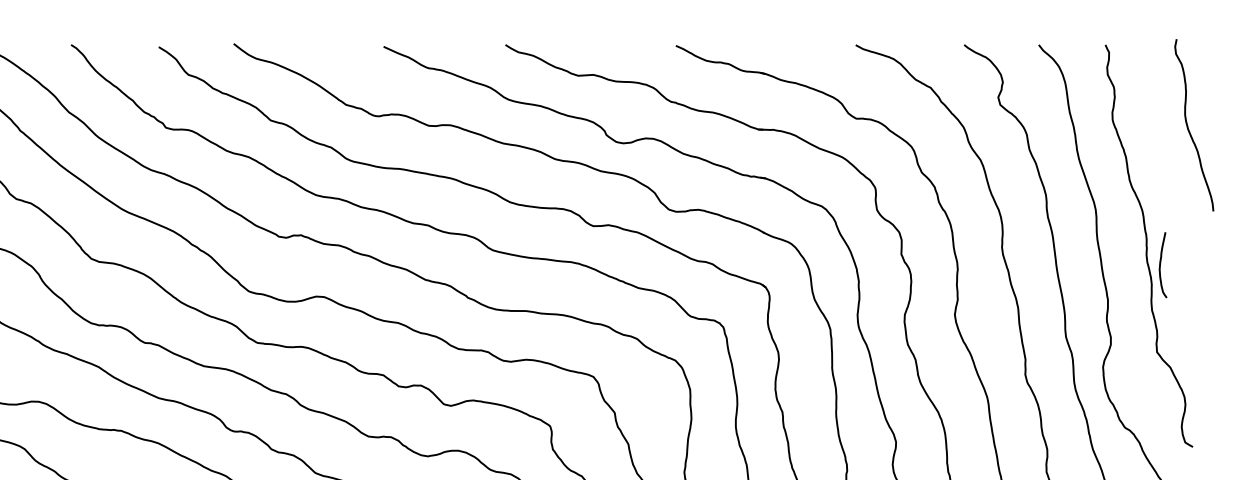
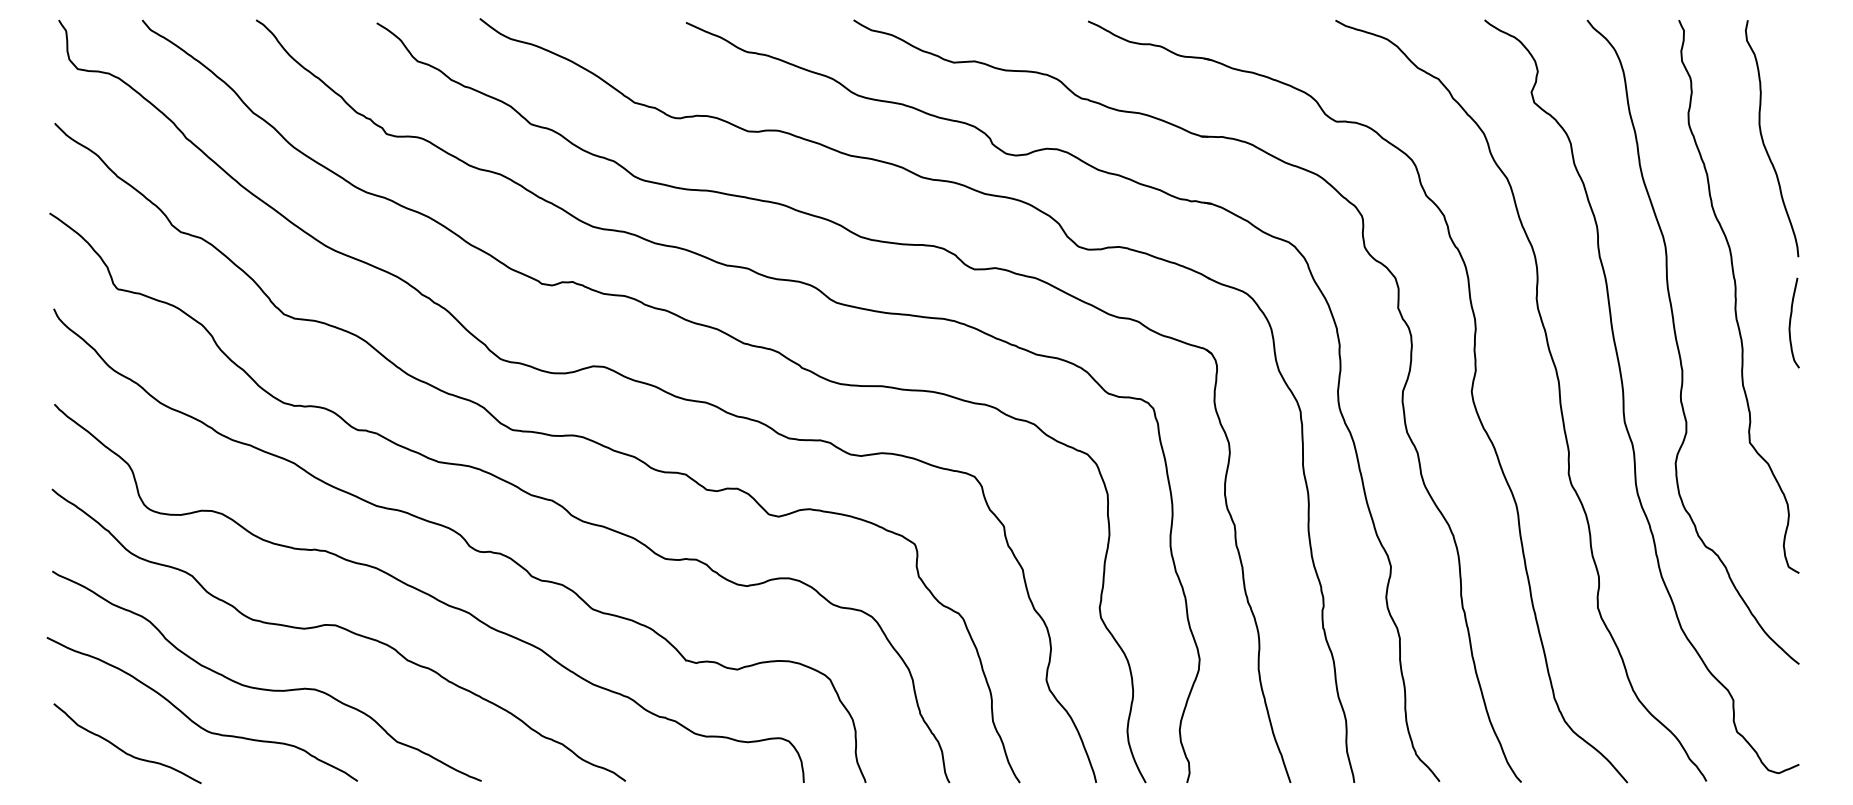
curve: (1188, 128) -> (1764, 142), moved
curve: (1161, 263) -> (1791, 320), moved

